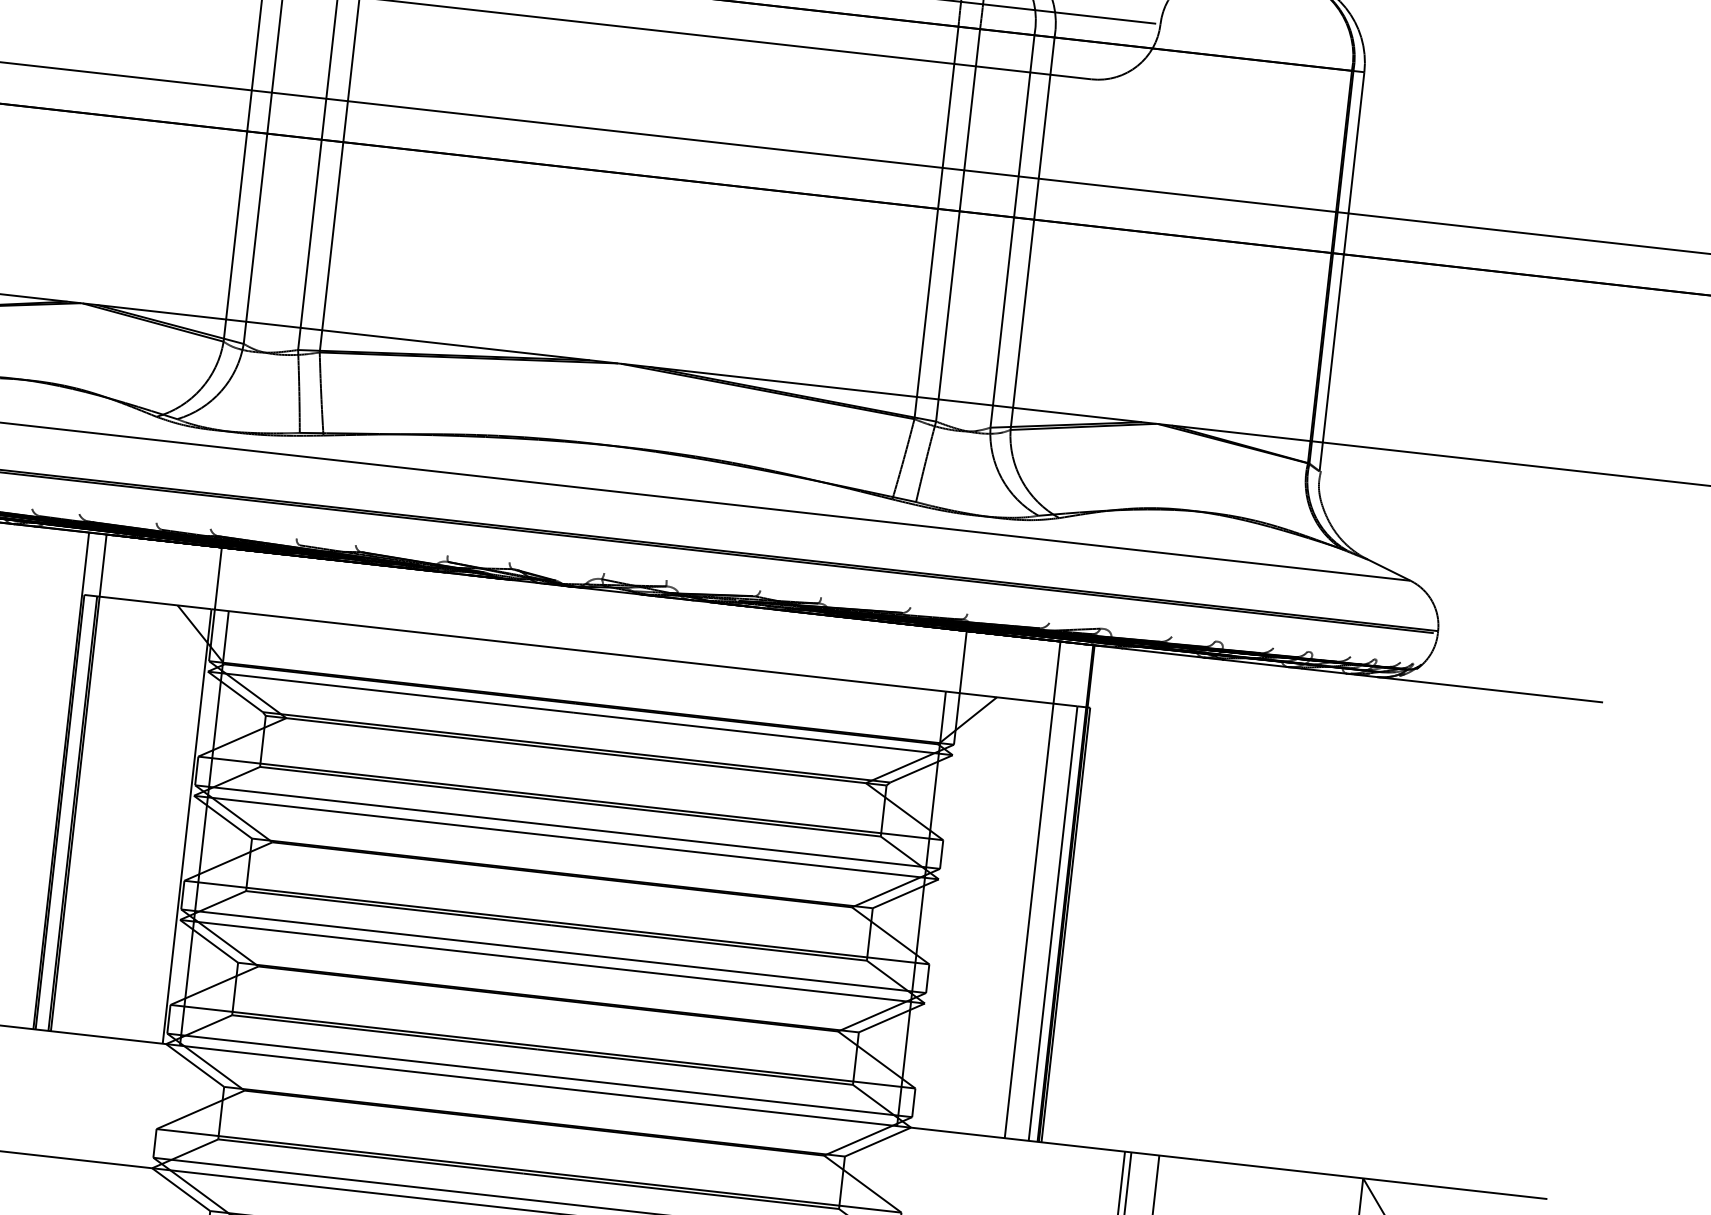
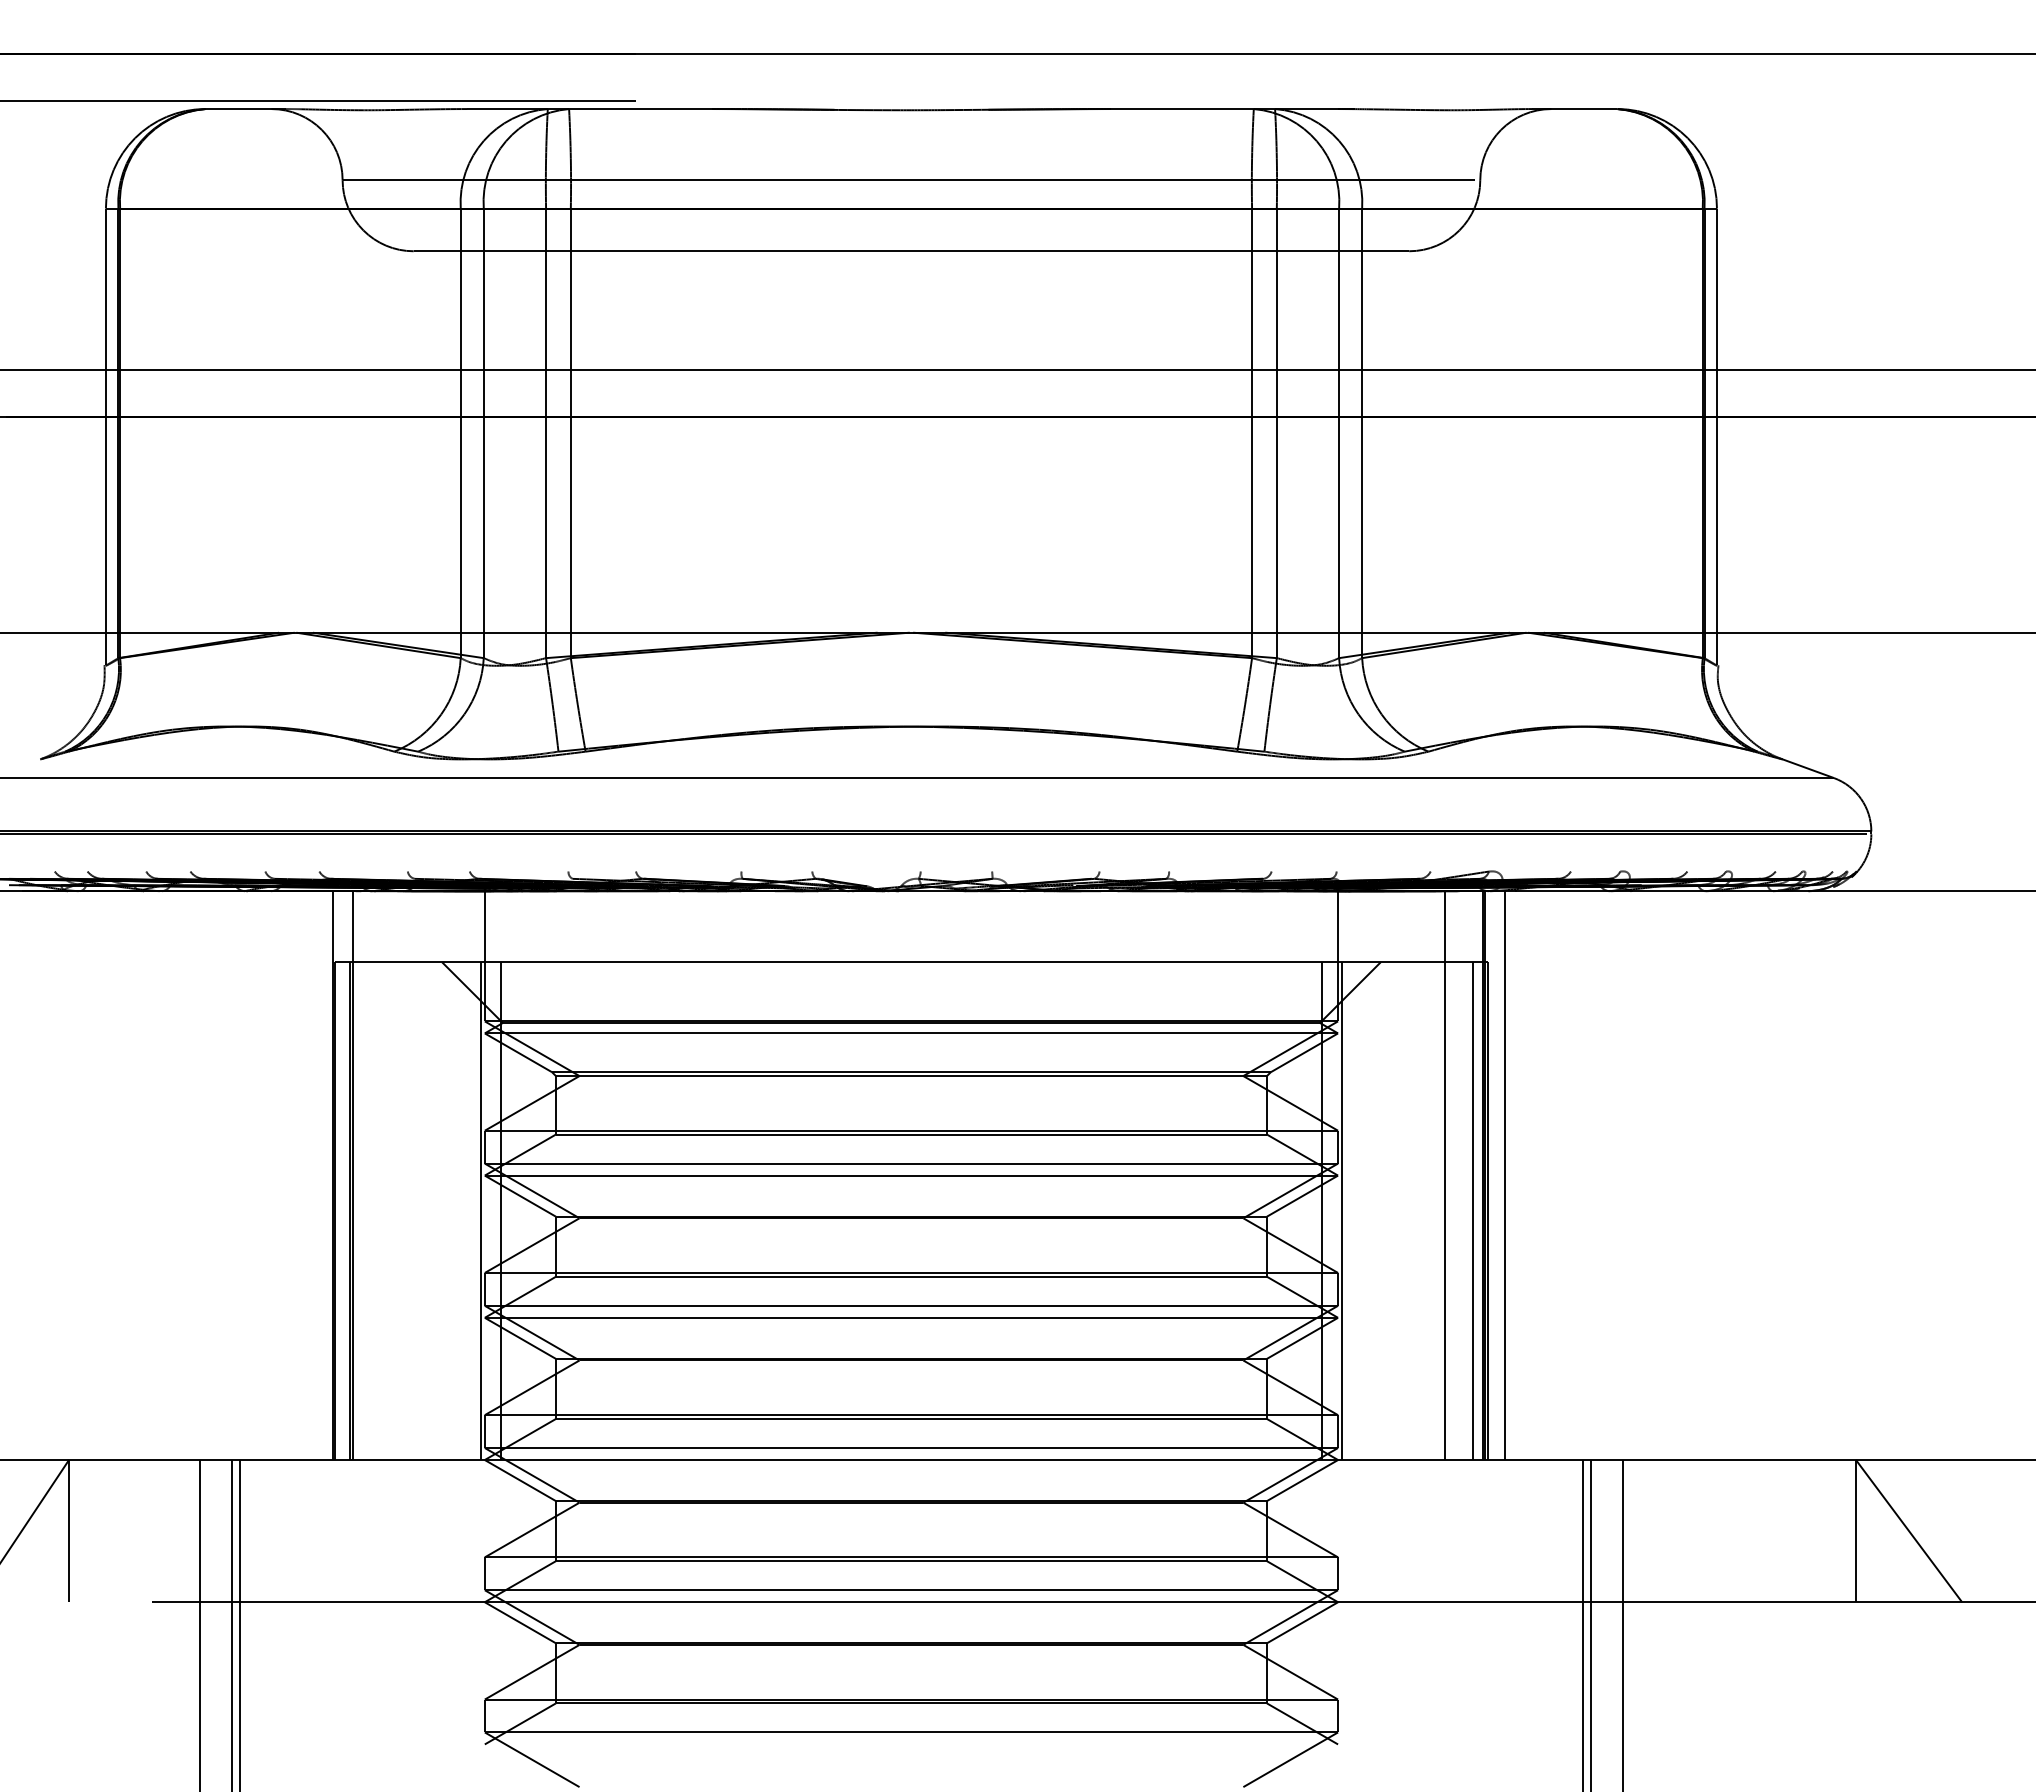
line: (1084, 895) -> (1504, 1175), added
line: (938, 911) -> (1341, 1211), added

